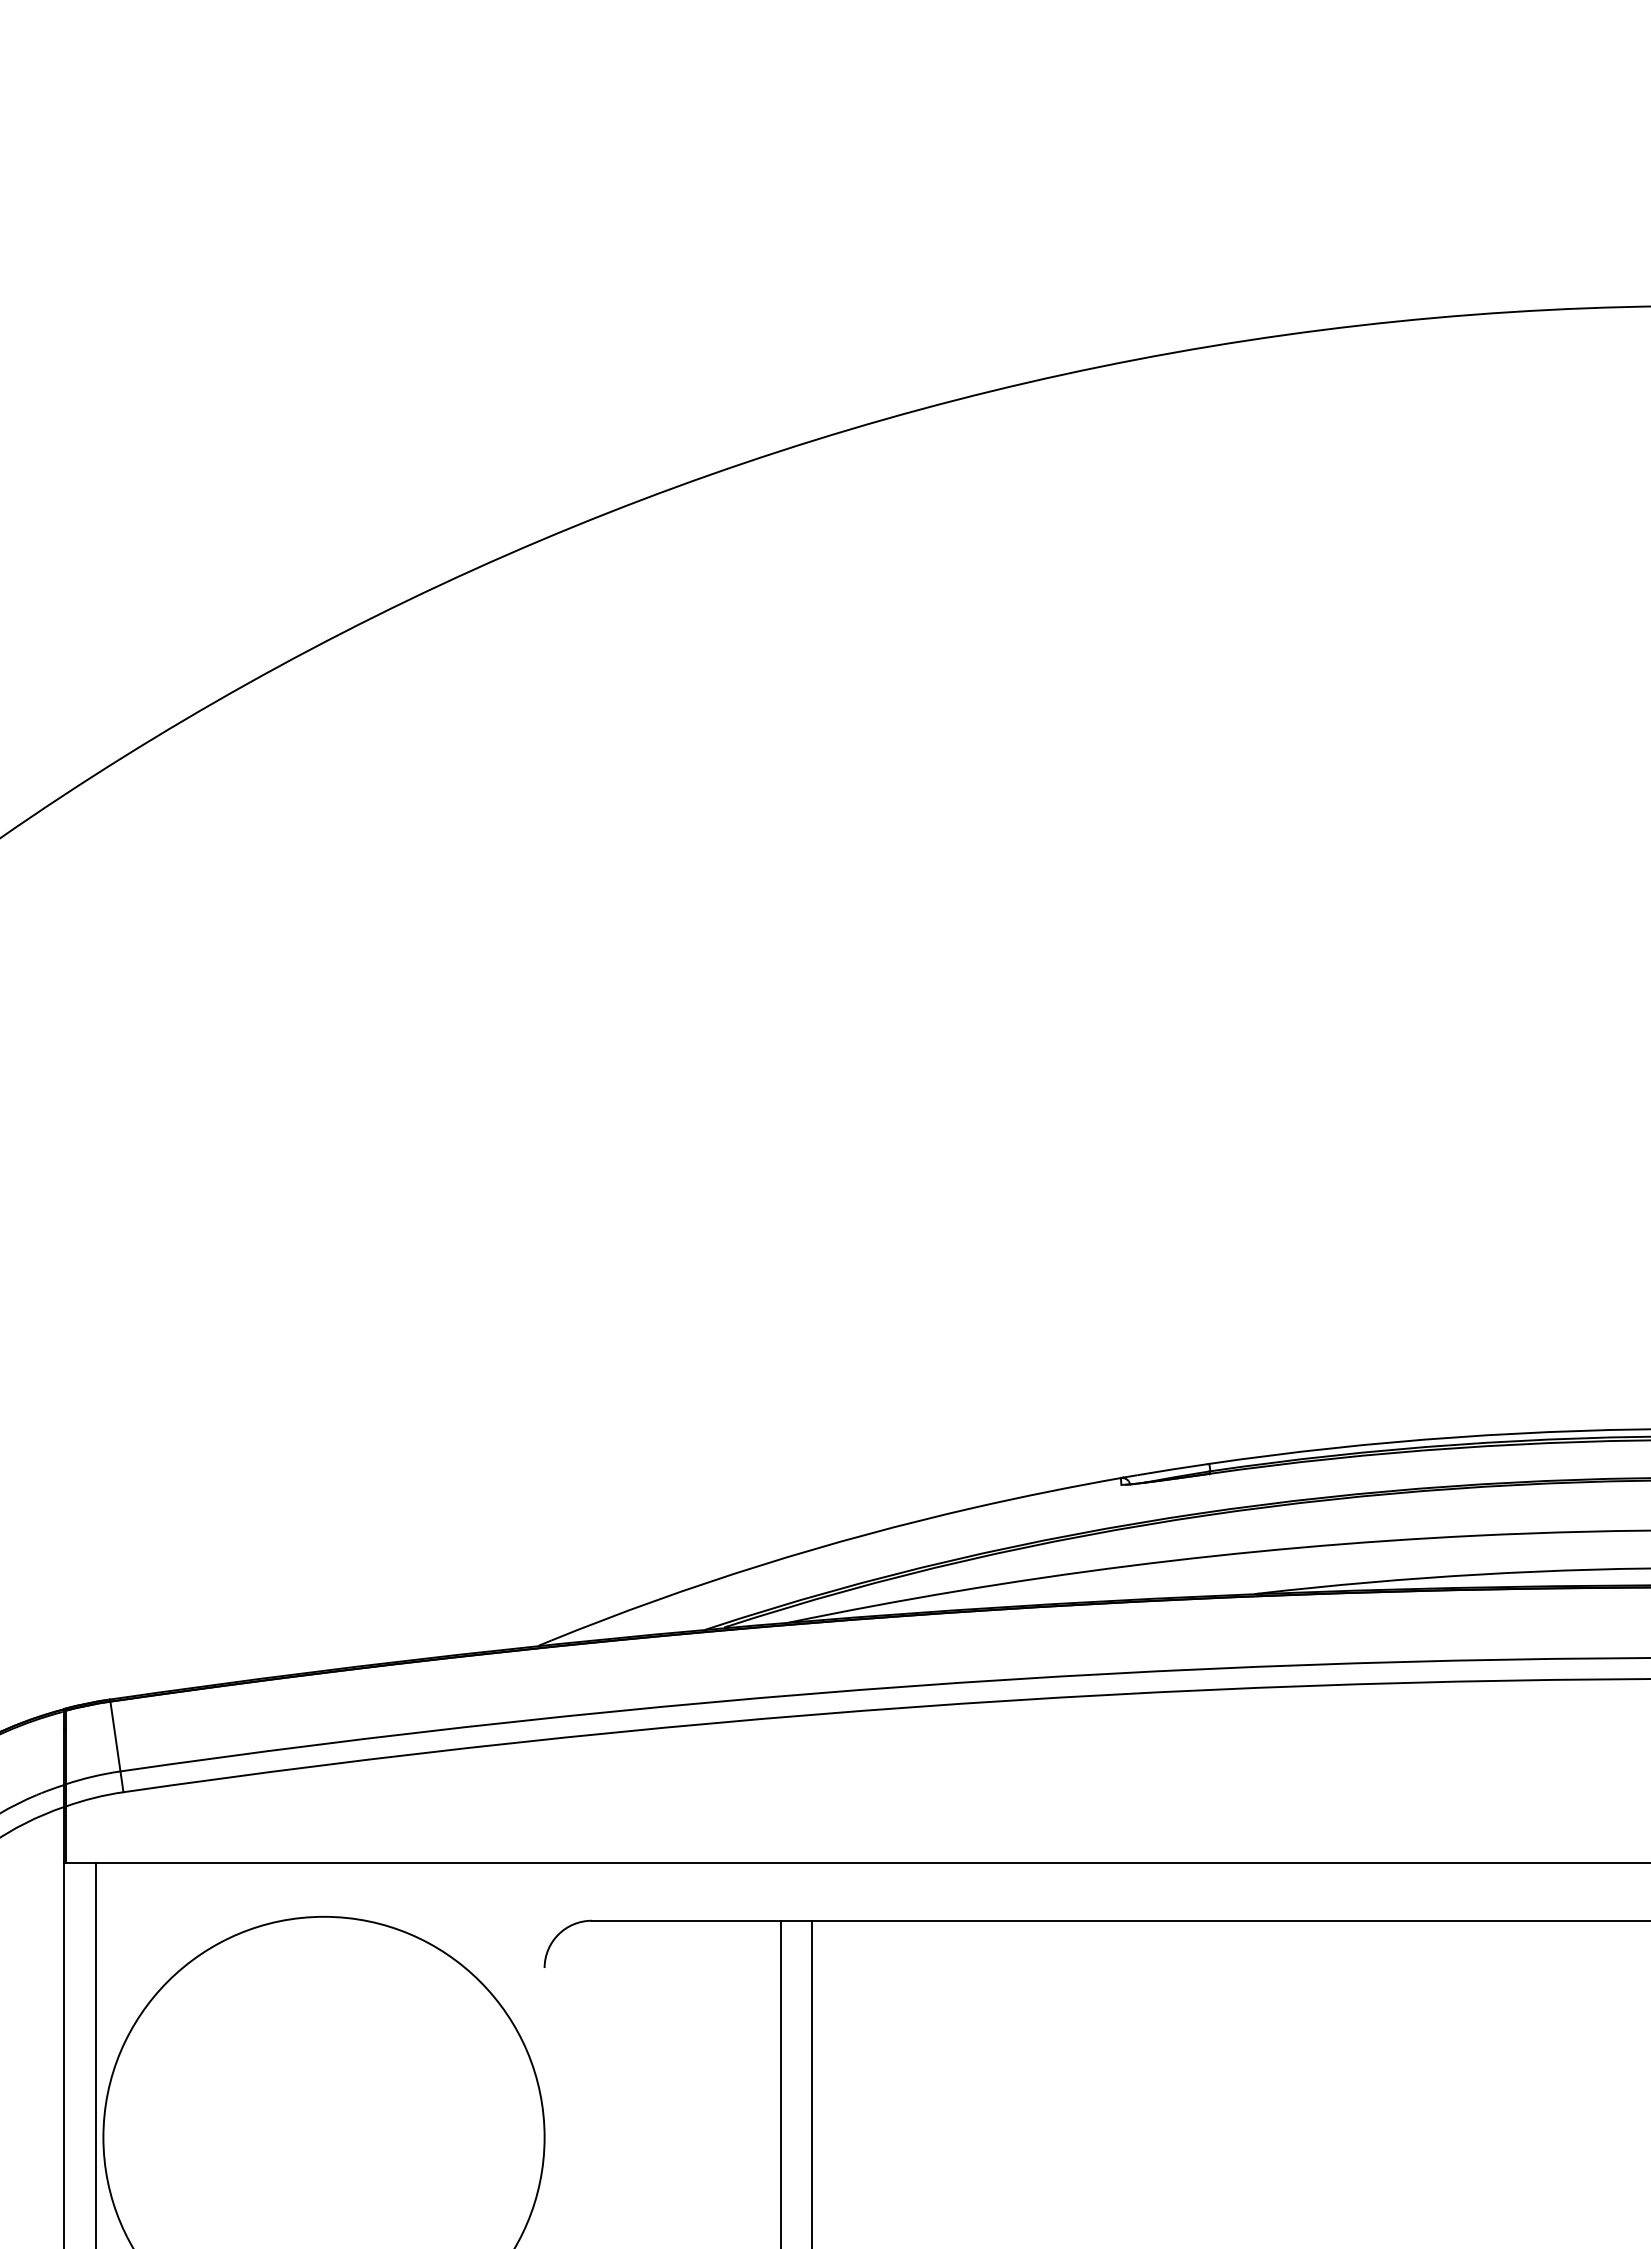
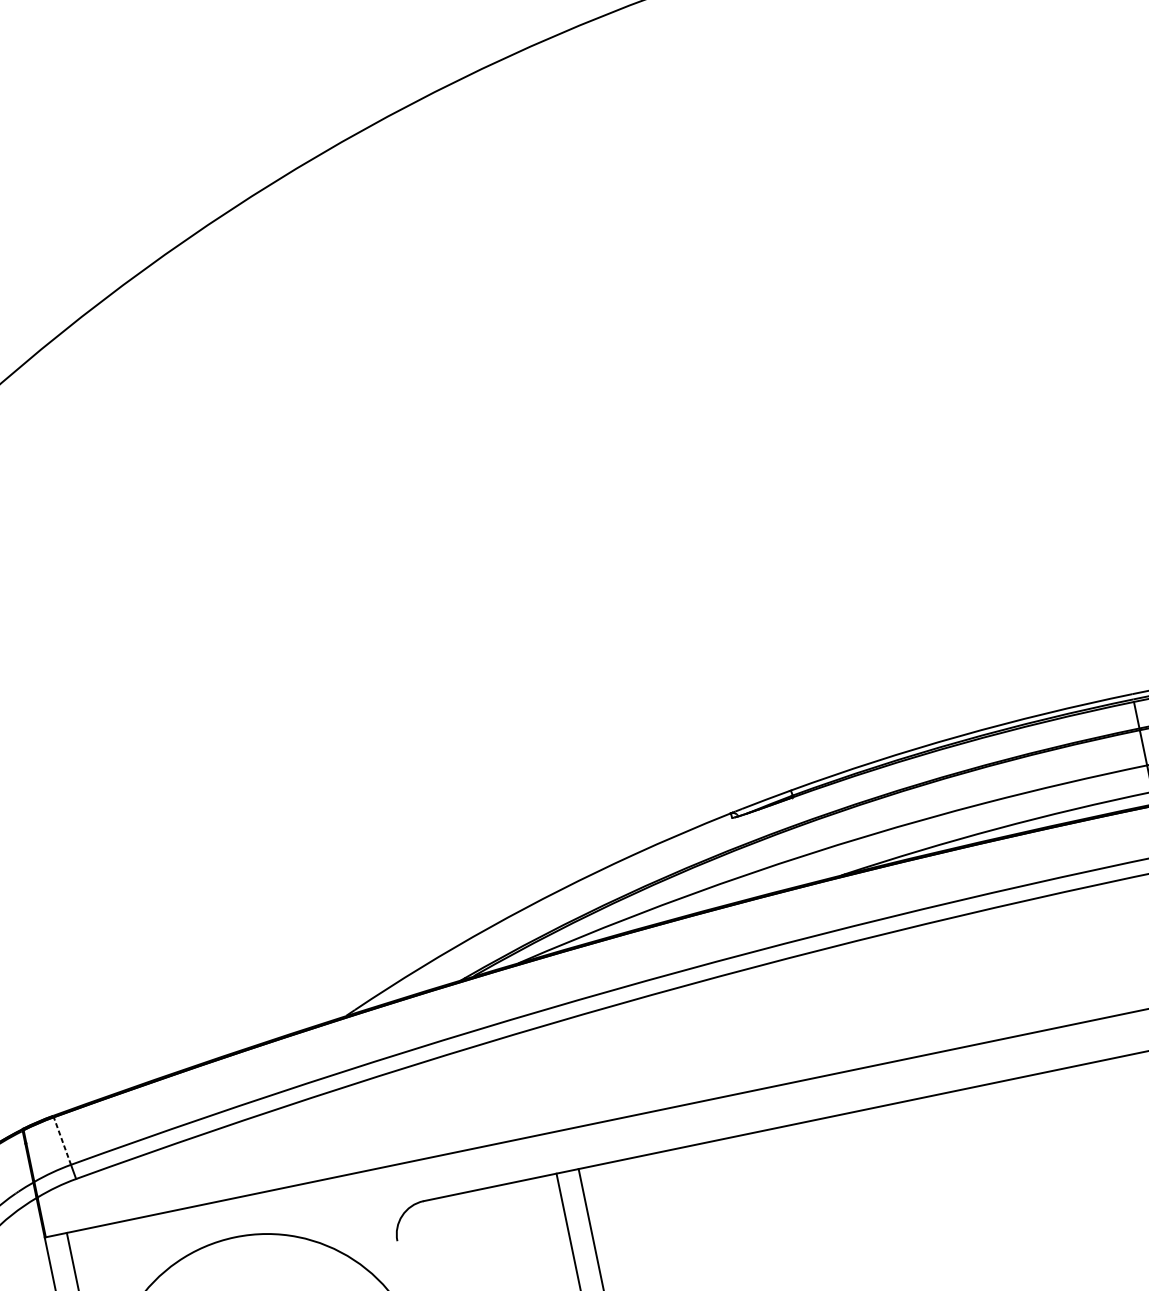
line: (115, 1735) -> (62, 1140), solid -> dashed

